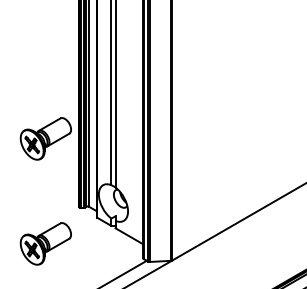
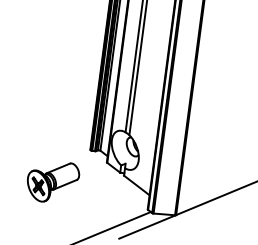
part: (45, 138) -> (66, 77), removed

